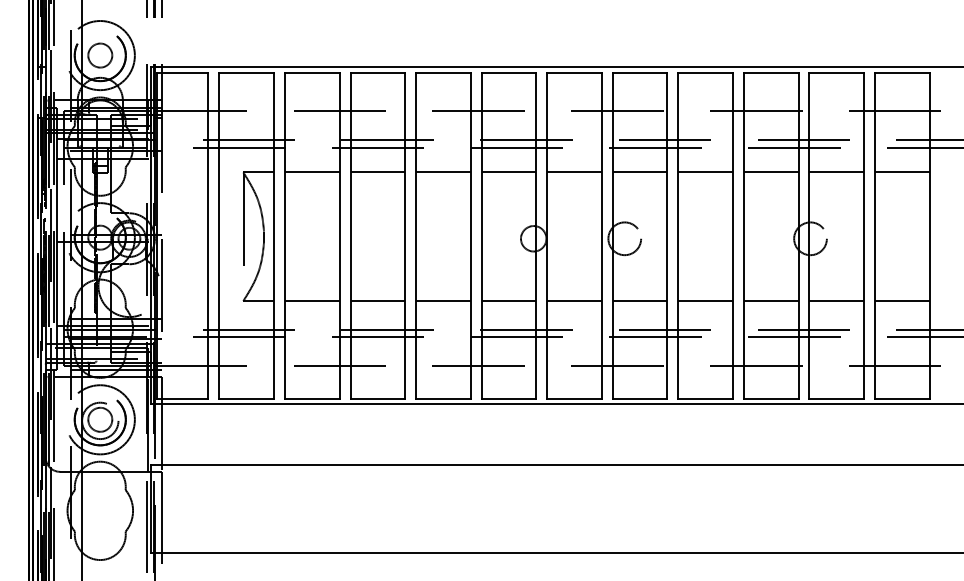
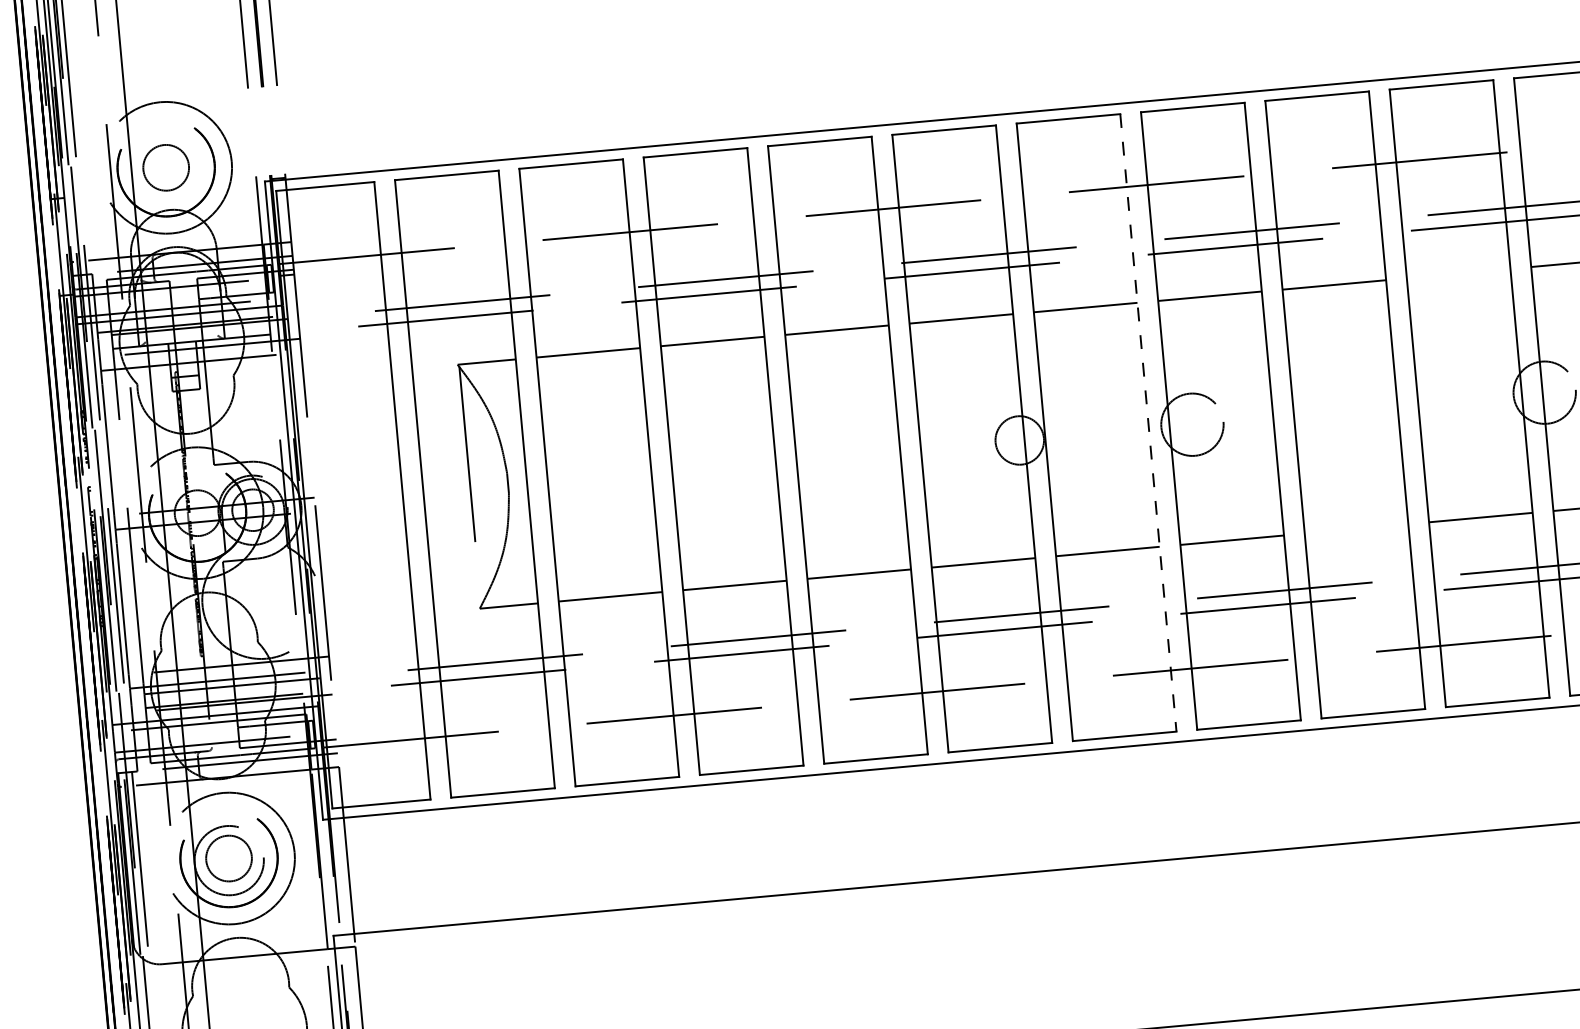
line: (770, 172) -> (1457, 273), removed
line: (601, 235) -> (1147, 422), solid -> dashed
line: (705, 301) -> (1356, 529), removed

